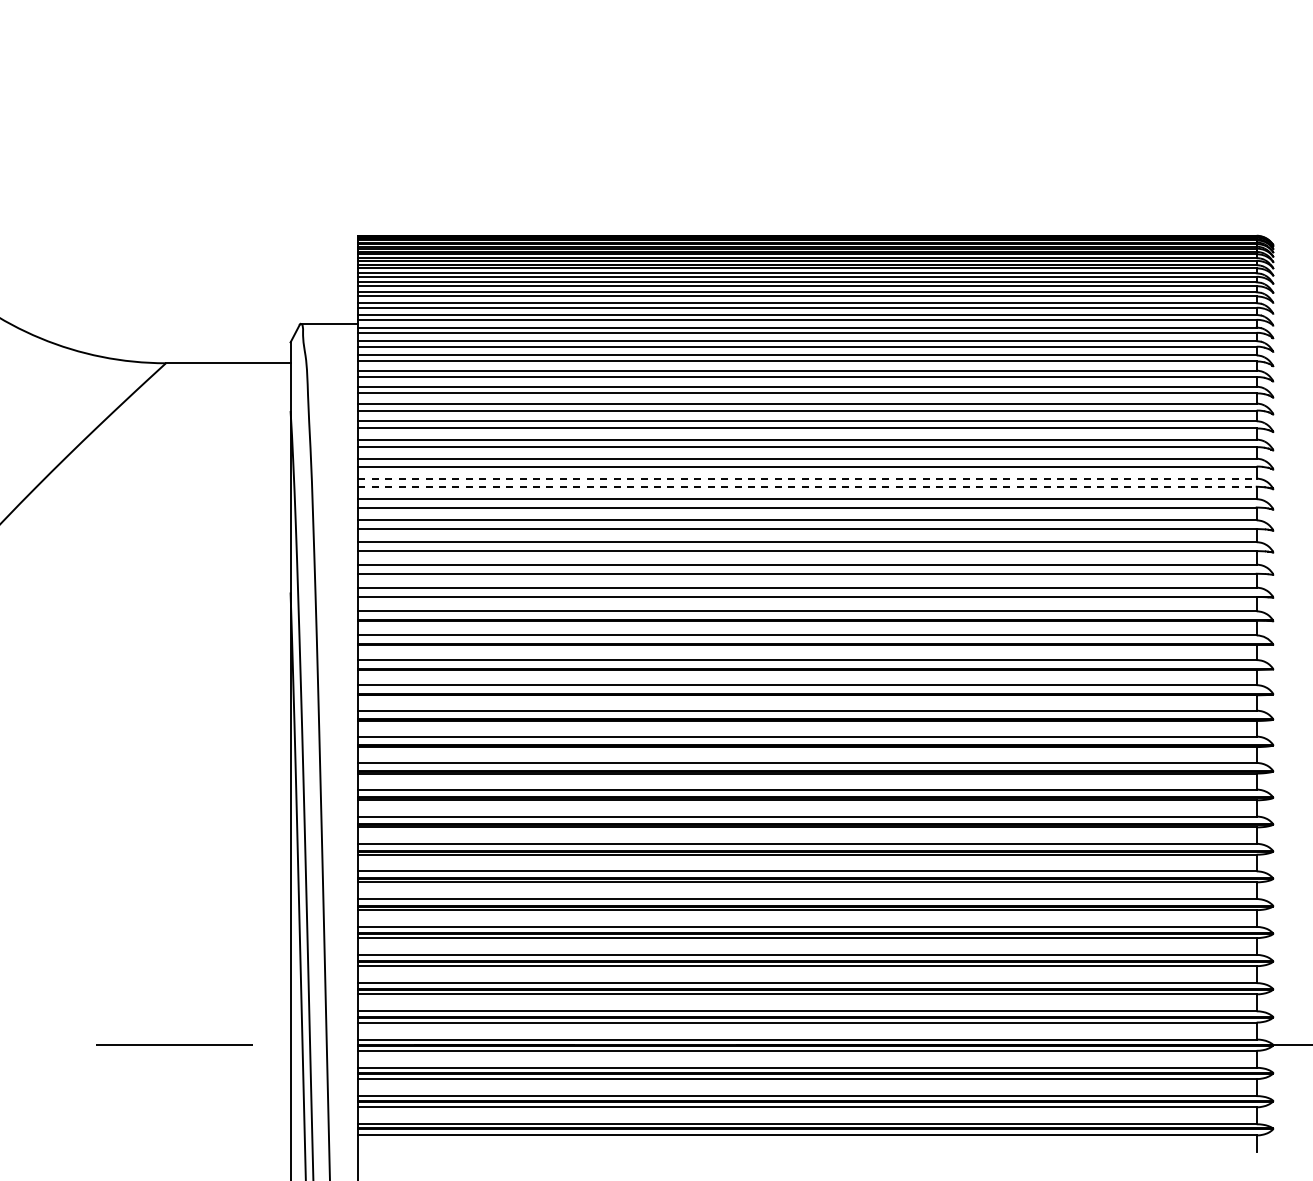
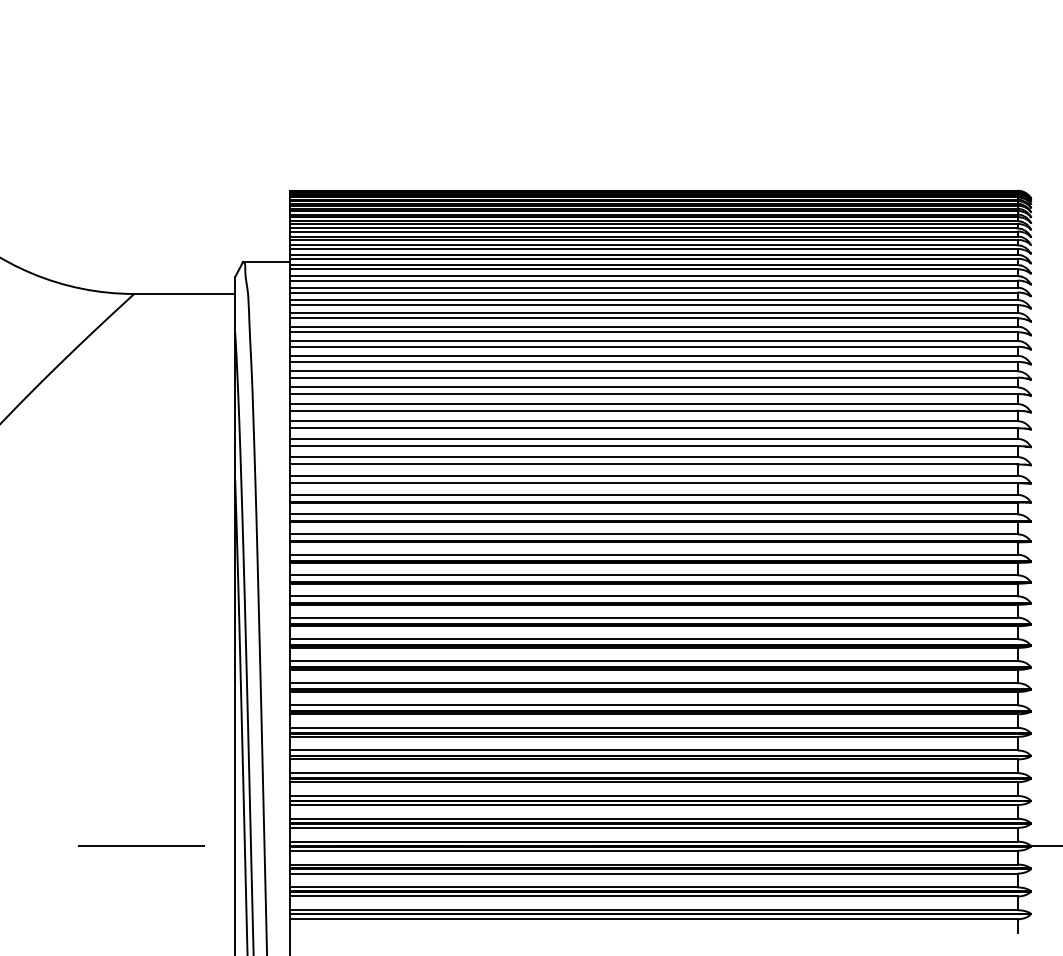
line: (808, 478) -> (654, 387), dashed -> solid
line: (808, 486) -> (654, 393), dashed -> solid

